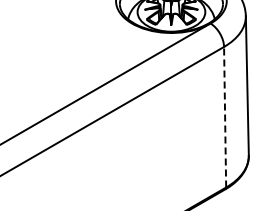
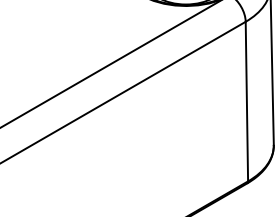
line: (225, 116) -> (247, 100), dashed -> solid

